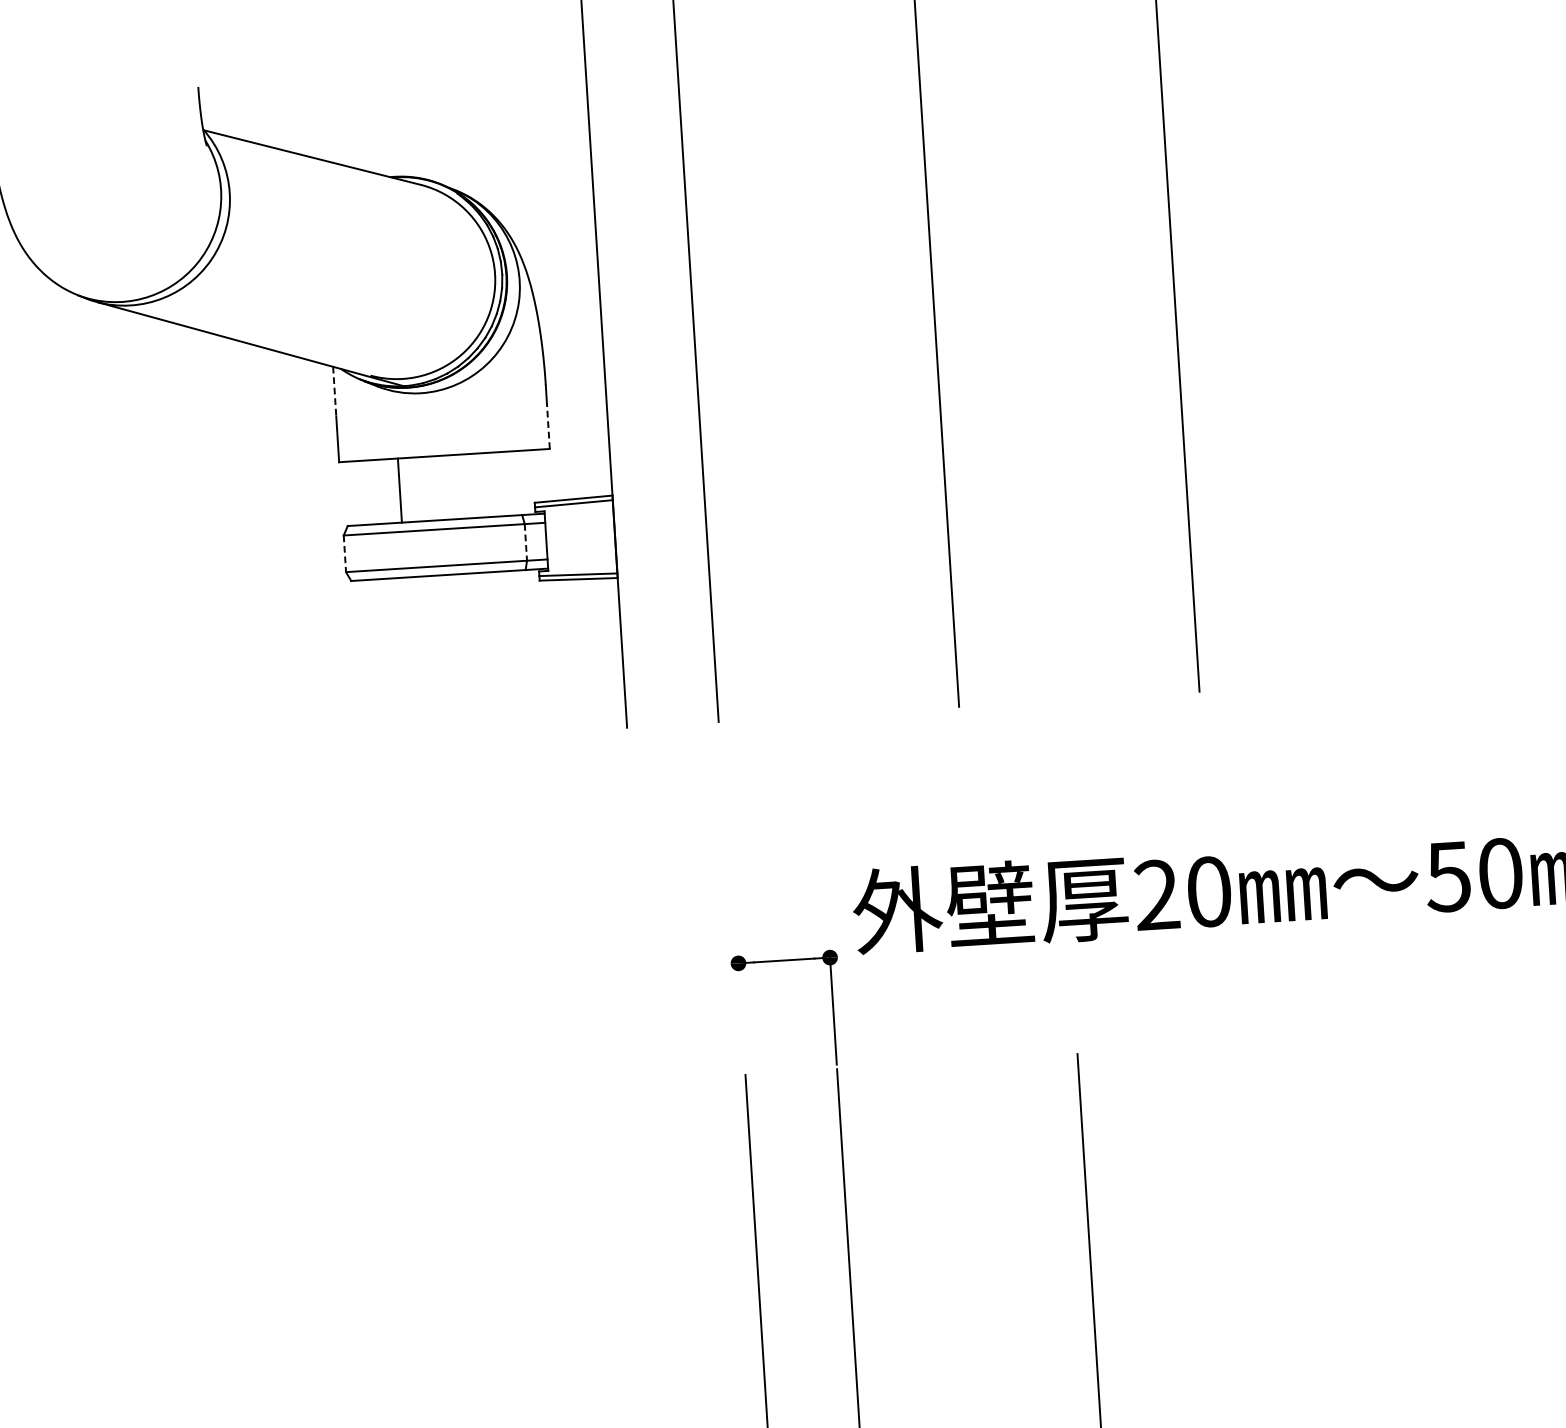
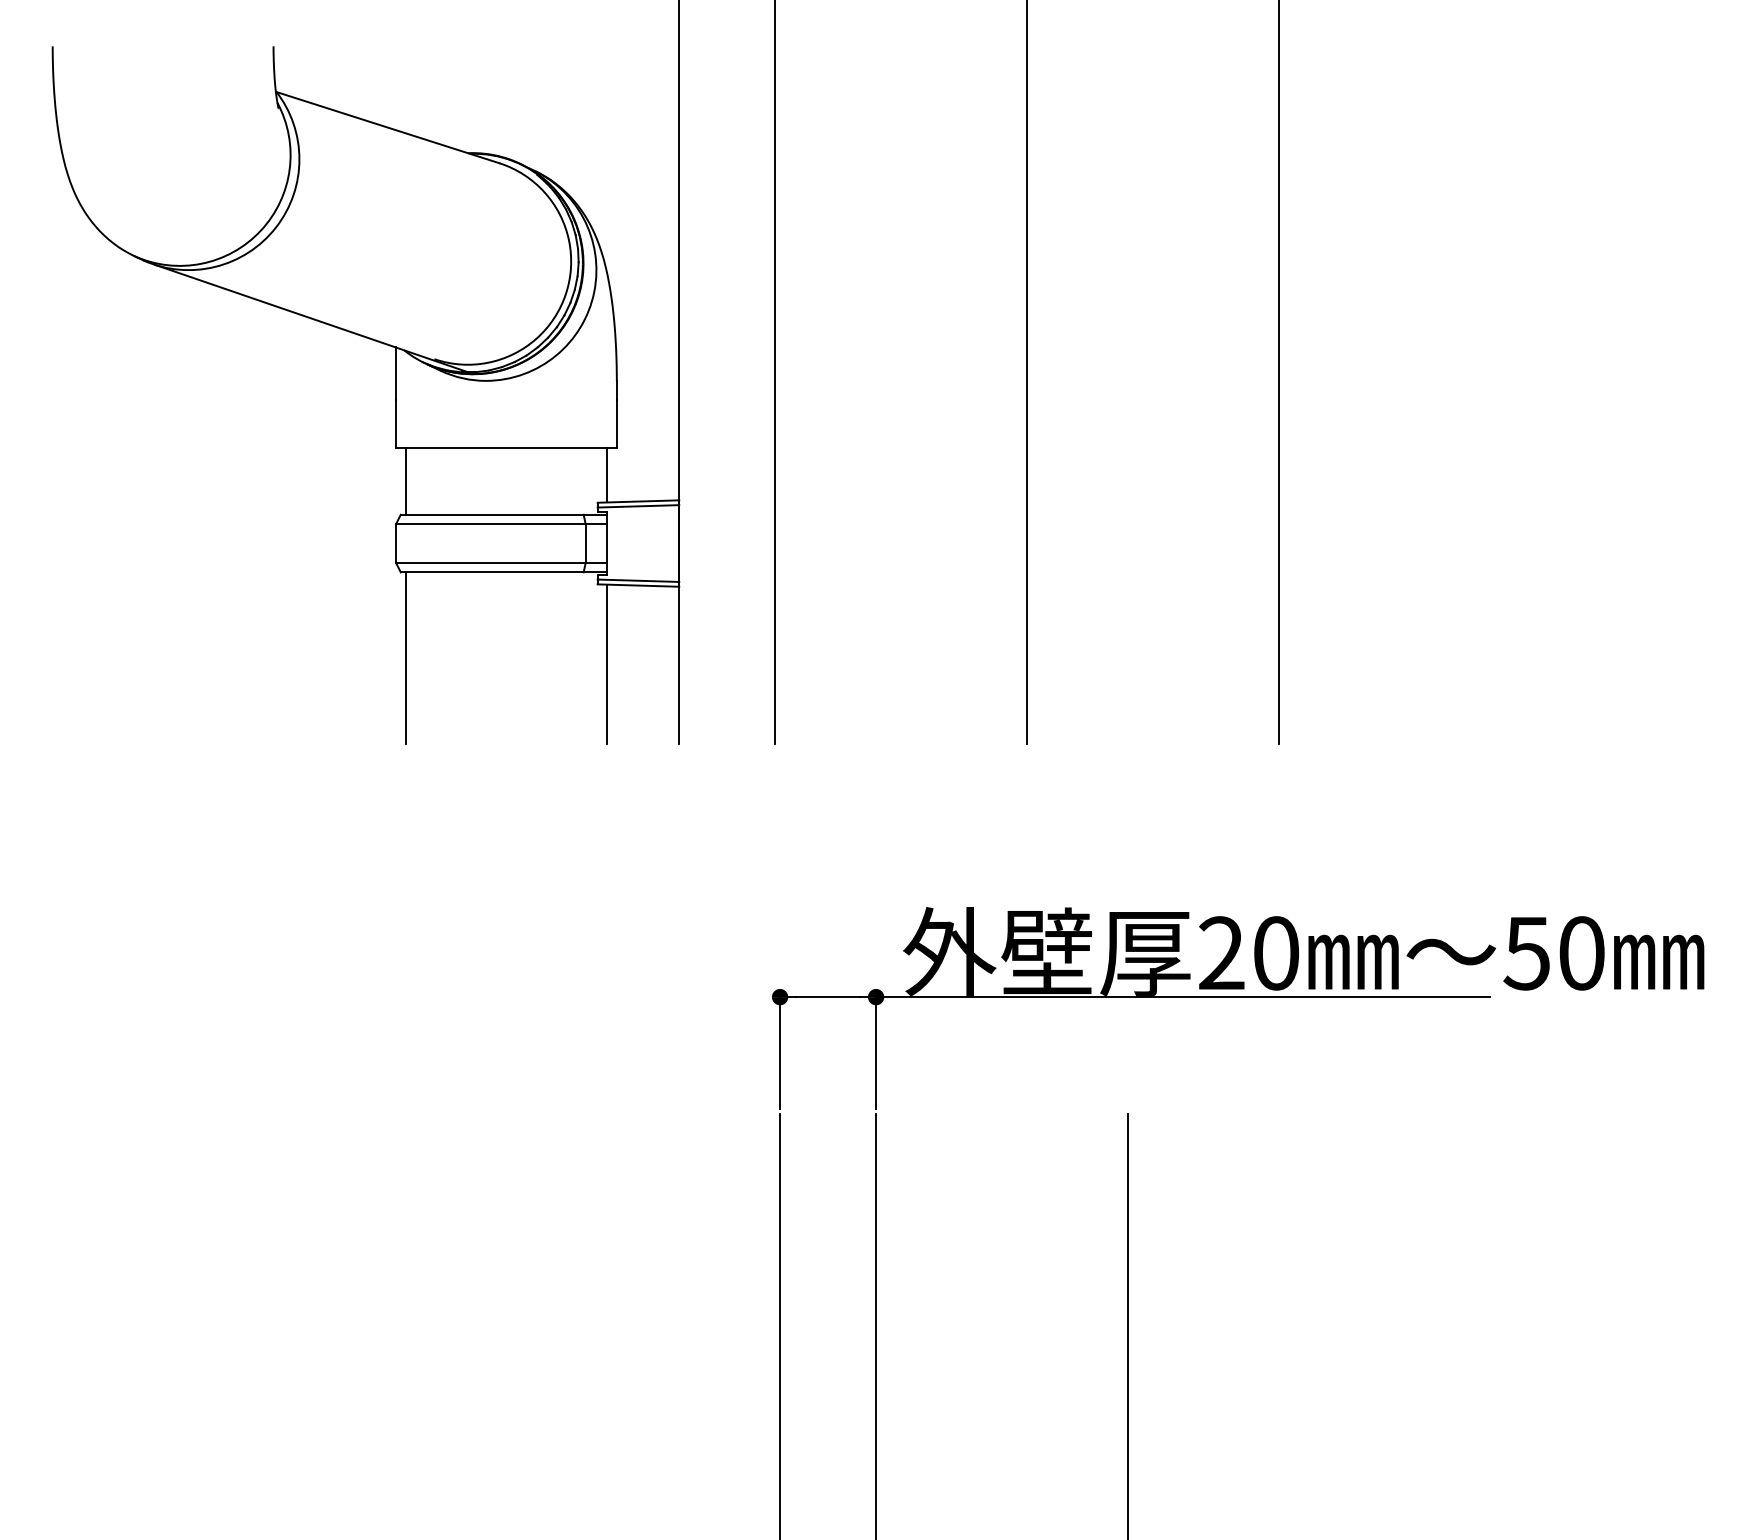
line: (334, 391) -> (395, 373), dashed -> solid
line: (548, 426) -> (616, 423), dashed -> solid
line: (542, 475) -> (607, 474), added
line: (399, 489) -> (405, 480), moved
line: (525, 543) -> (585, 544), dashed -> solid
line: (344, 554) -> (395, 544), dashed -> solid
line: (553, 655) -> (607, 663), added
line: (360, 661) -> (405, 657), added
line: (1122, 939) -> (1182, 997), added
line: (742, 1014) -> (780, 1050), added

